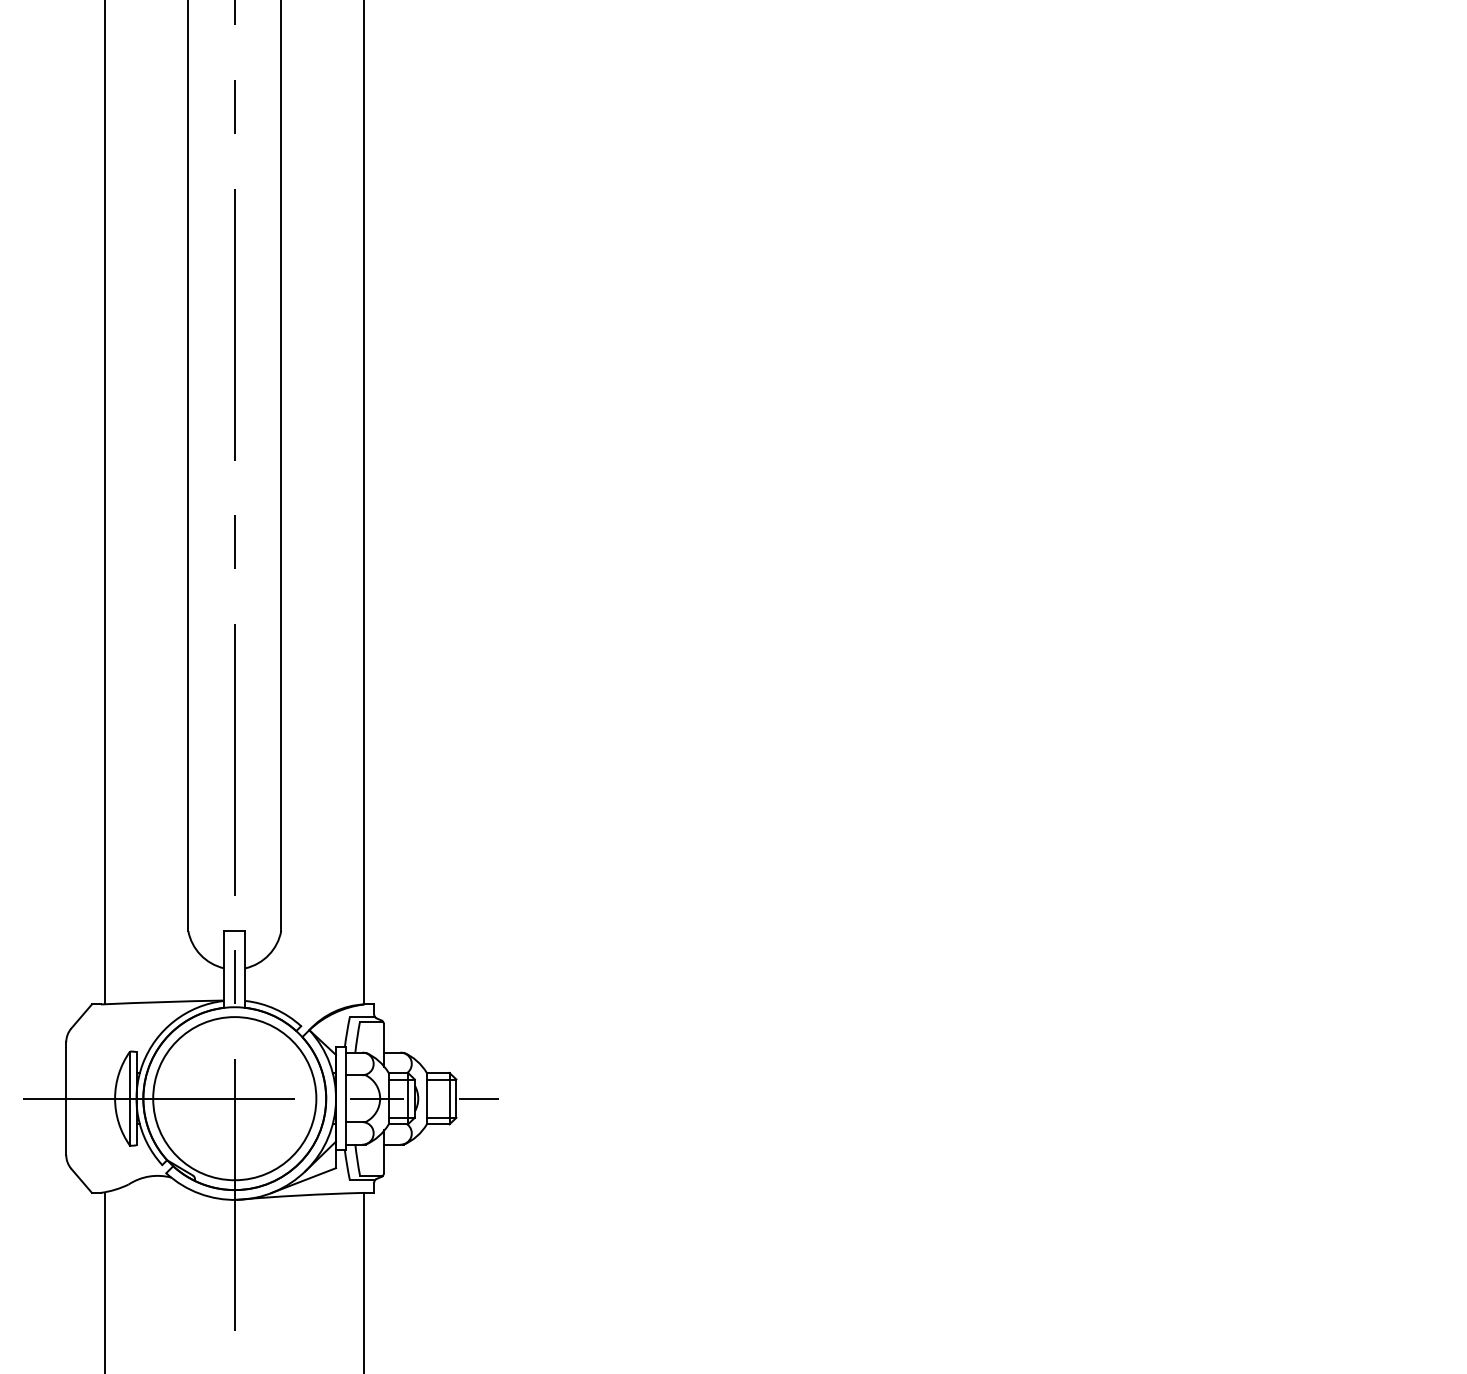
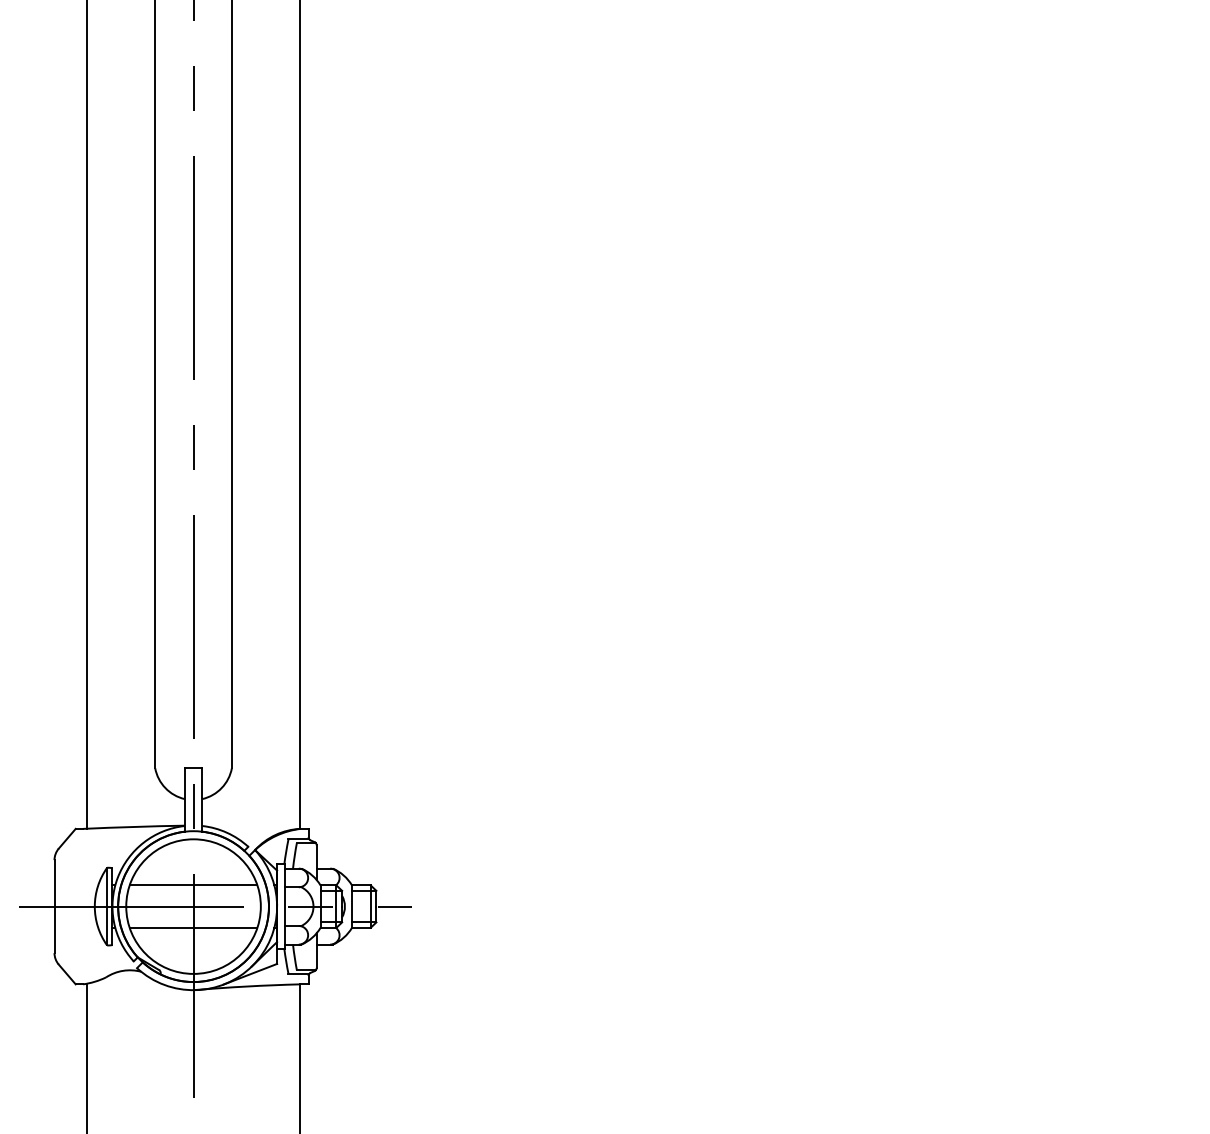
line: (234, 1072) -> (193, 885), added
line: (234, 1124) -> (193, 927), added

